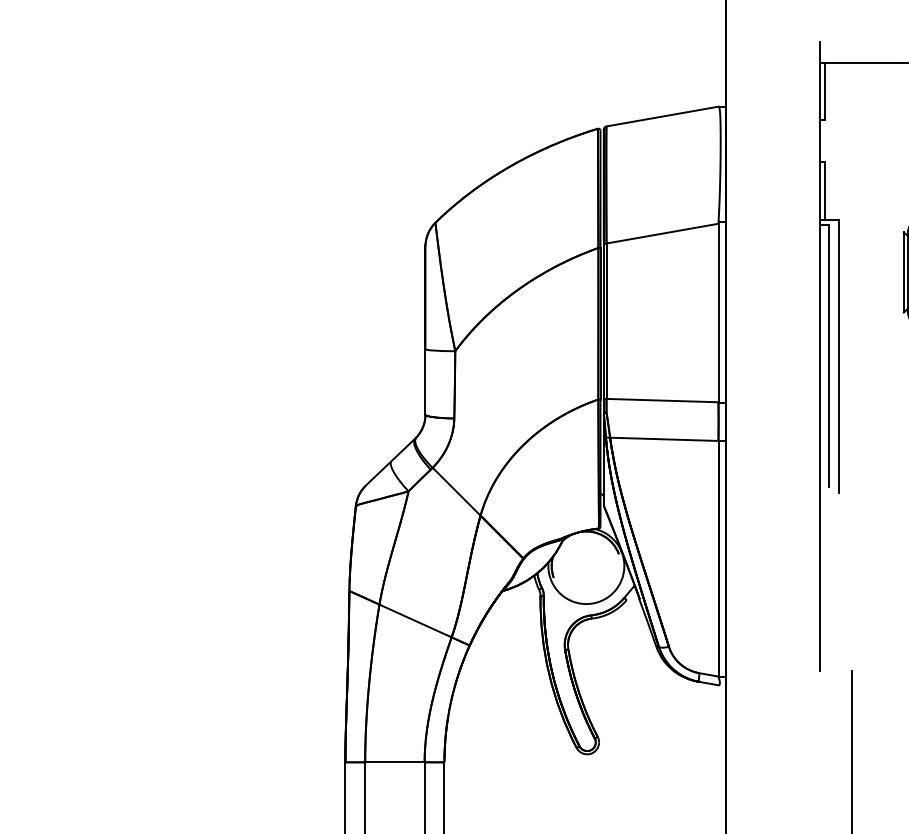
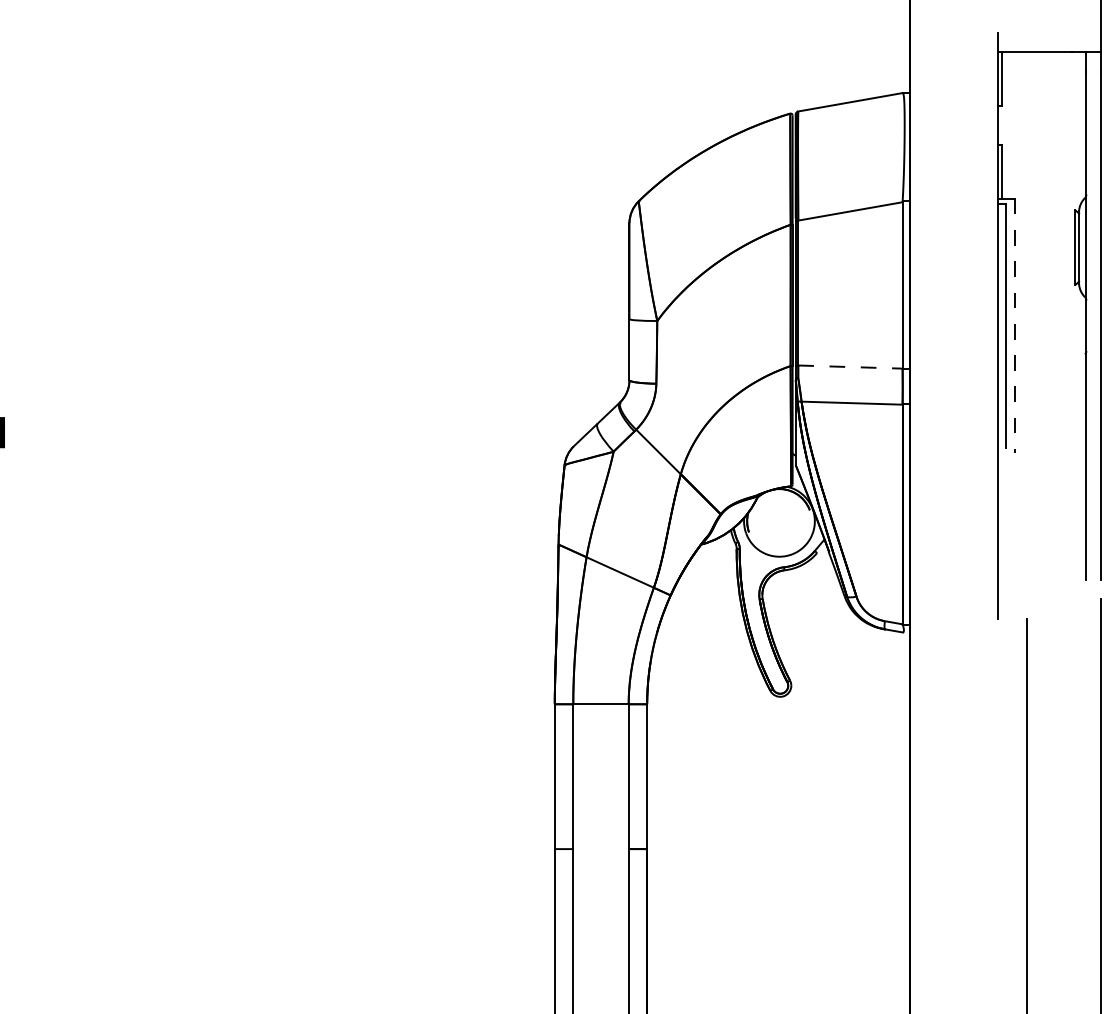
line: (839, 357) -> (1015, 326), solid -> dashed
line: (662, 401) -> (850, 367), solid -> dashed

